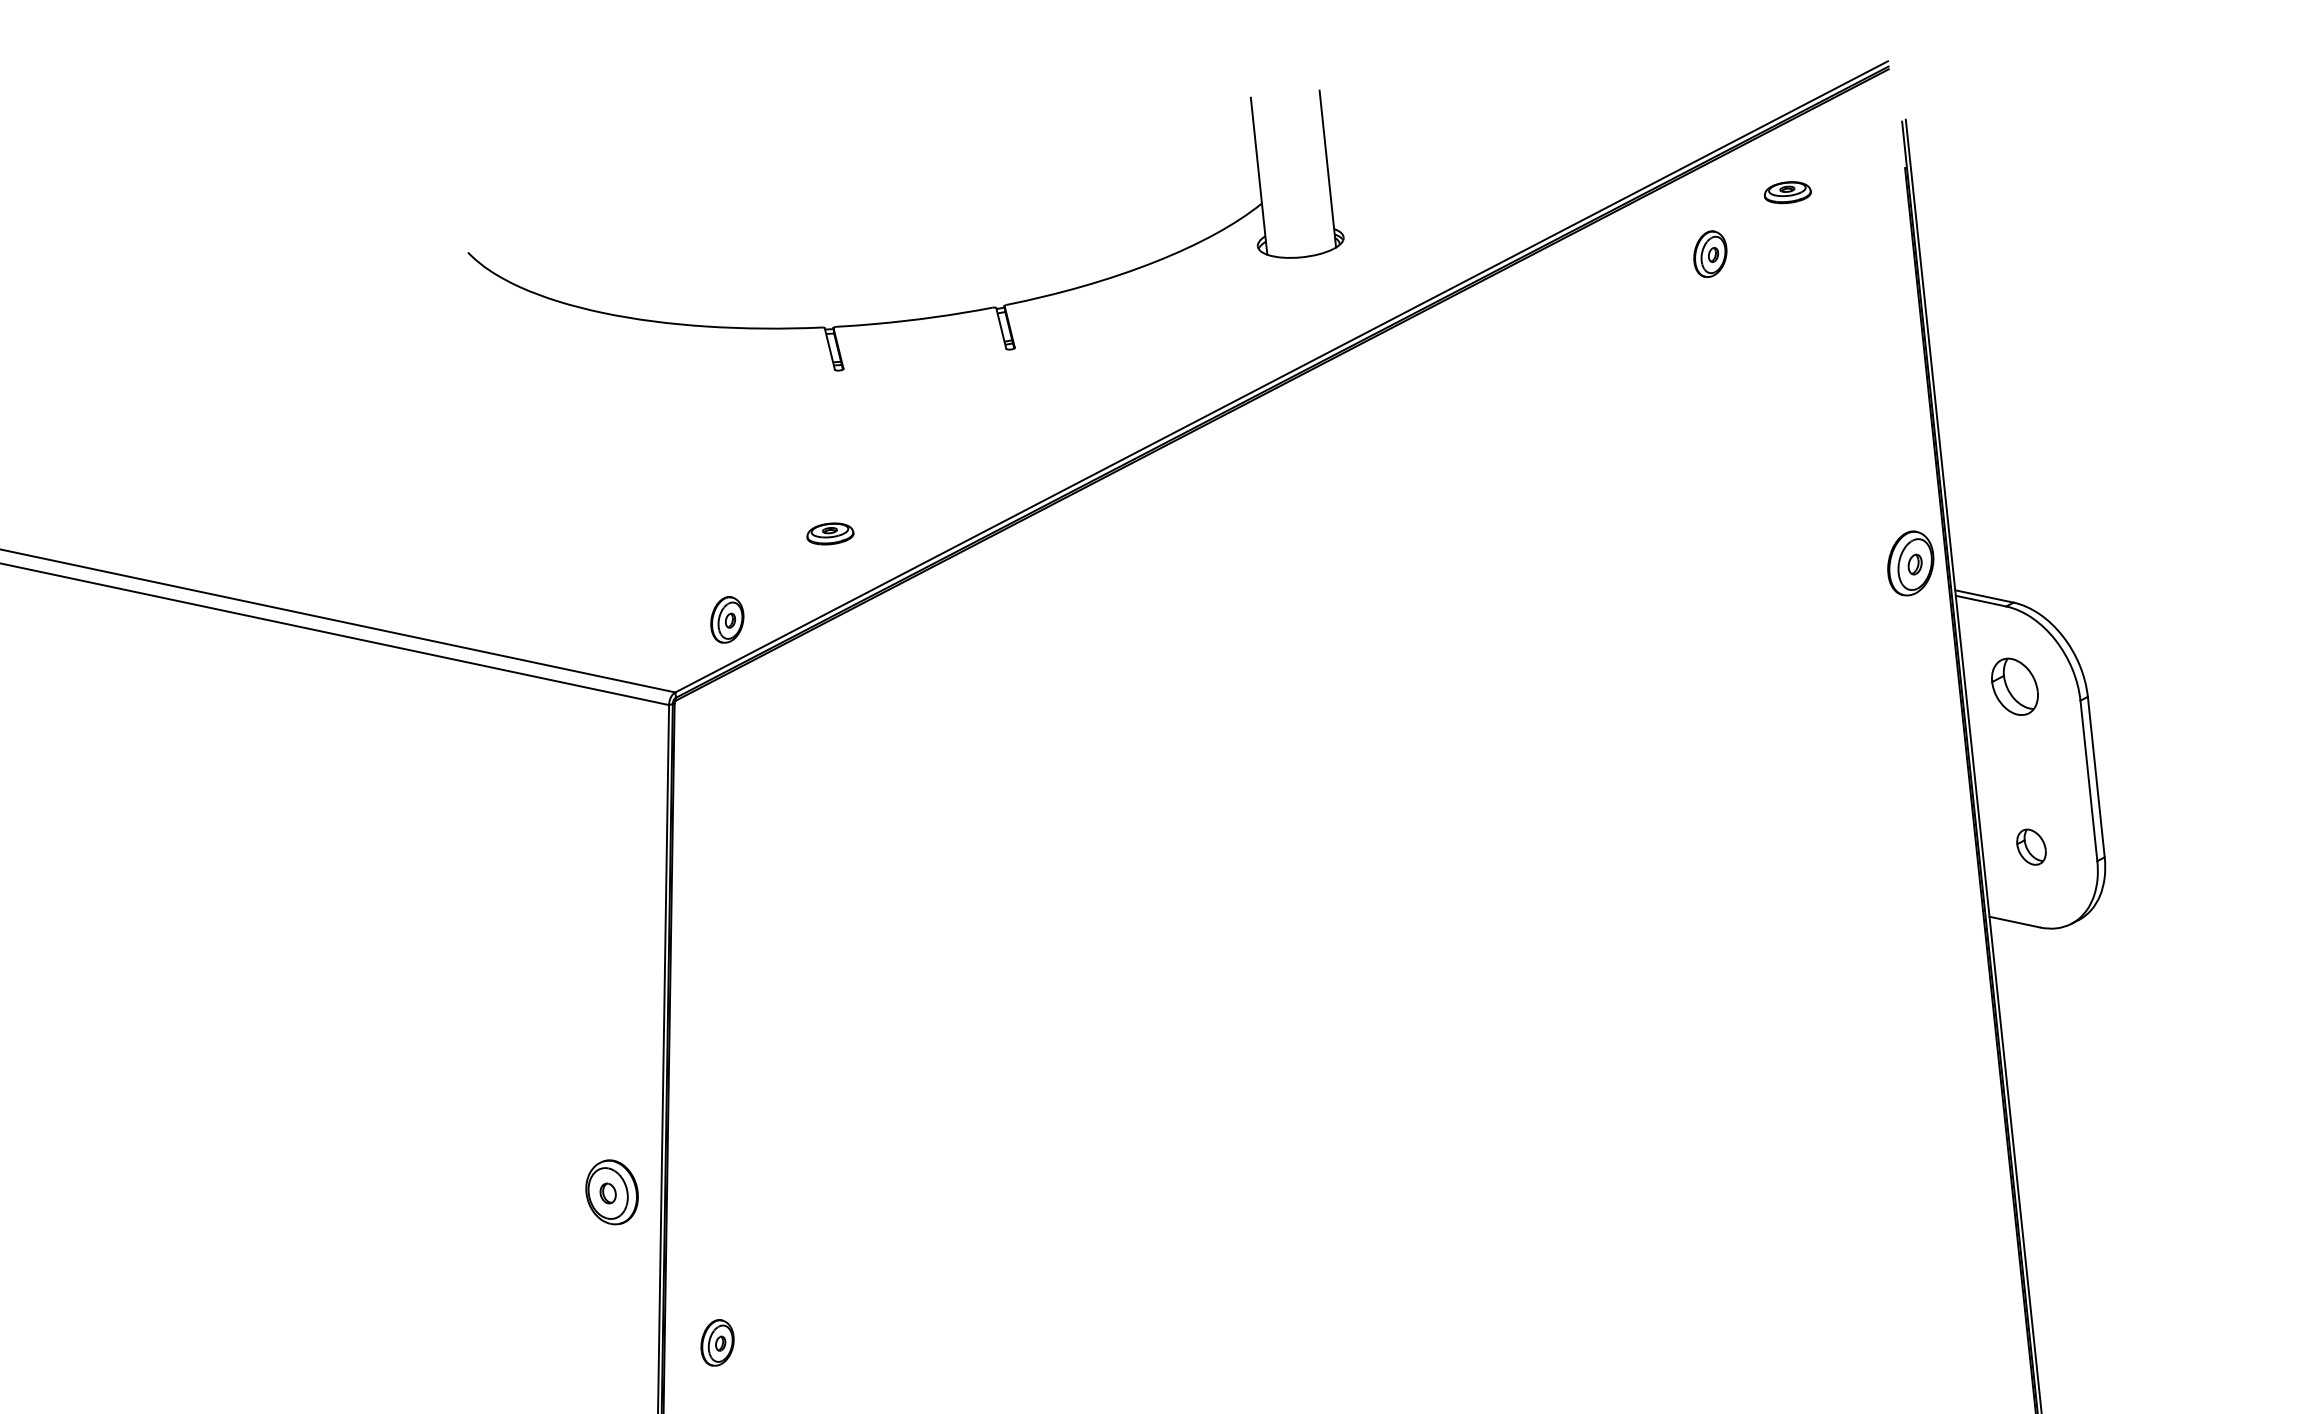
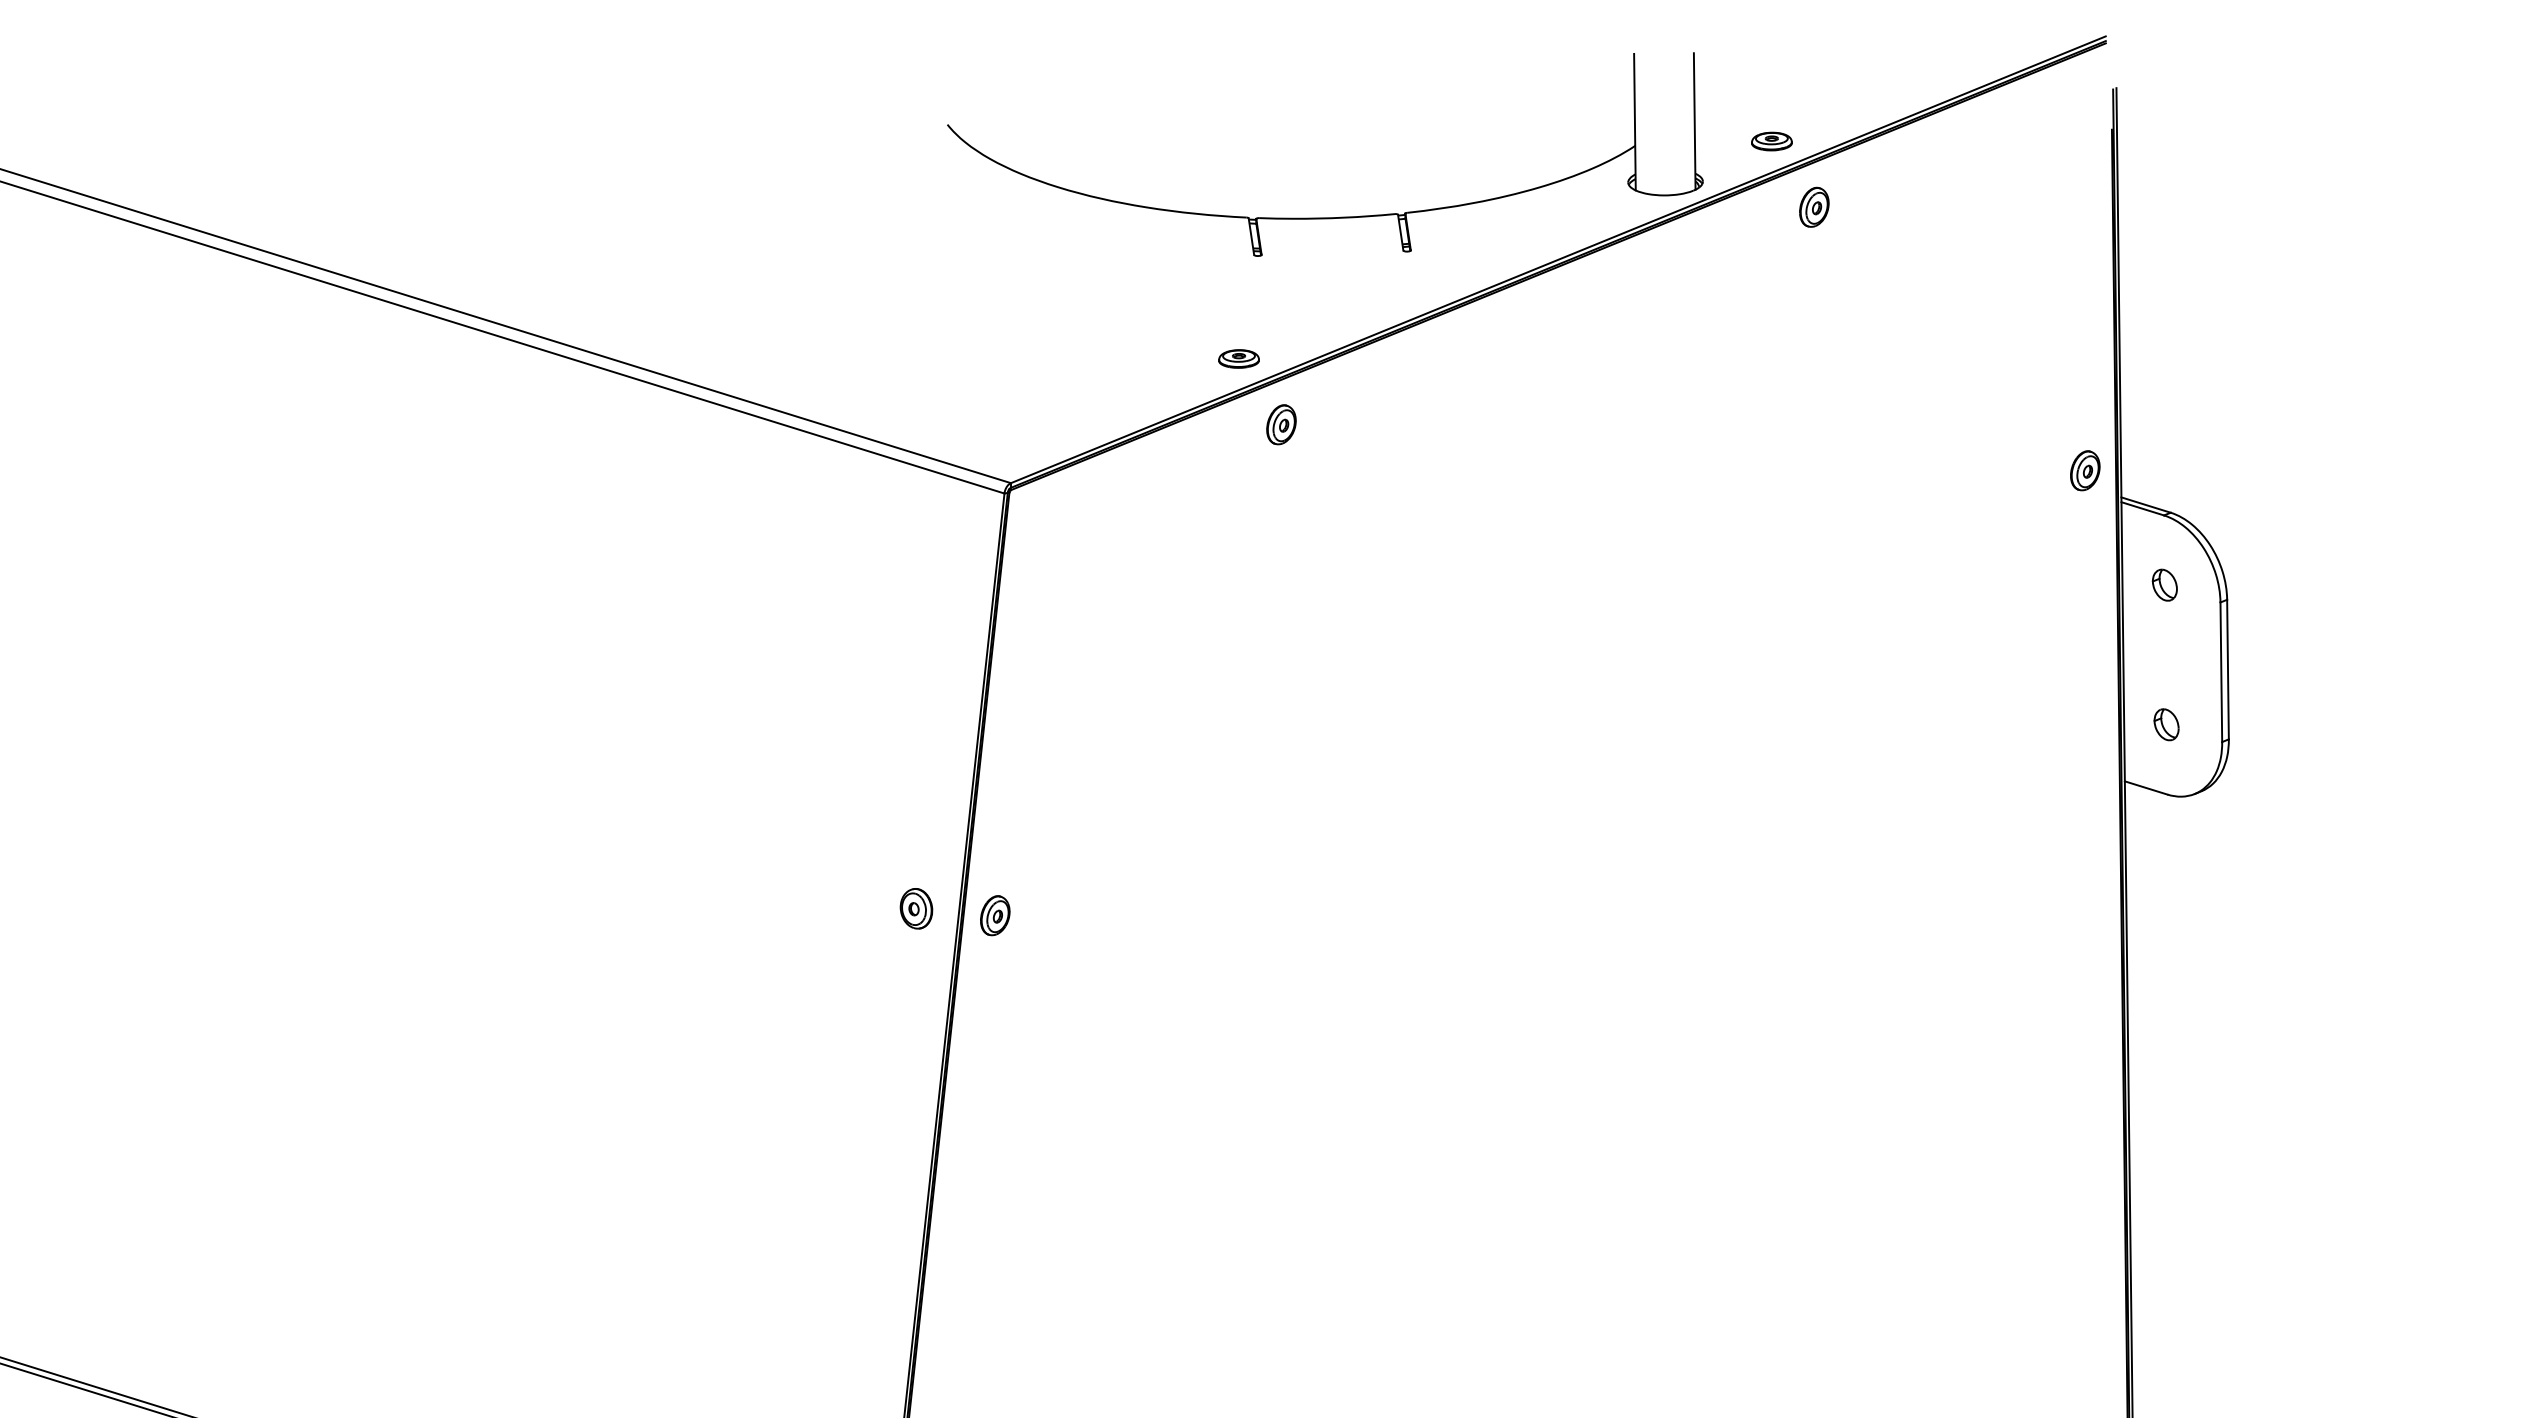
part: (1787, 192) -> (1771, 141), moved
part: (1710, 253) -> (1814, 206), moved
part: (913, 319) -> (1325, 217), moved
part: (829, 533) -> (1238, 358), moved
part: (1911, 563) -> (2085, 470), size x0.71
part: (727, 619) -> (1281, 424), moved
part: (2014, 685) -> (2164, 584), size x0.62
part: (612, 1192) -> (916, 908), size x0.71
part: (717, 1342) -> (995, 915), moved

